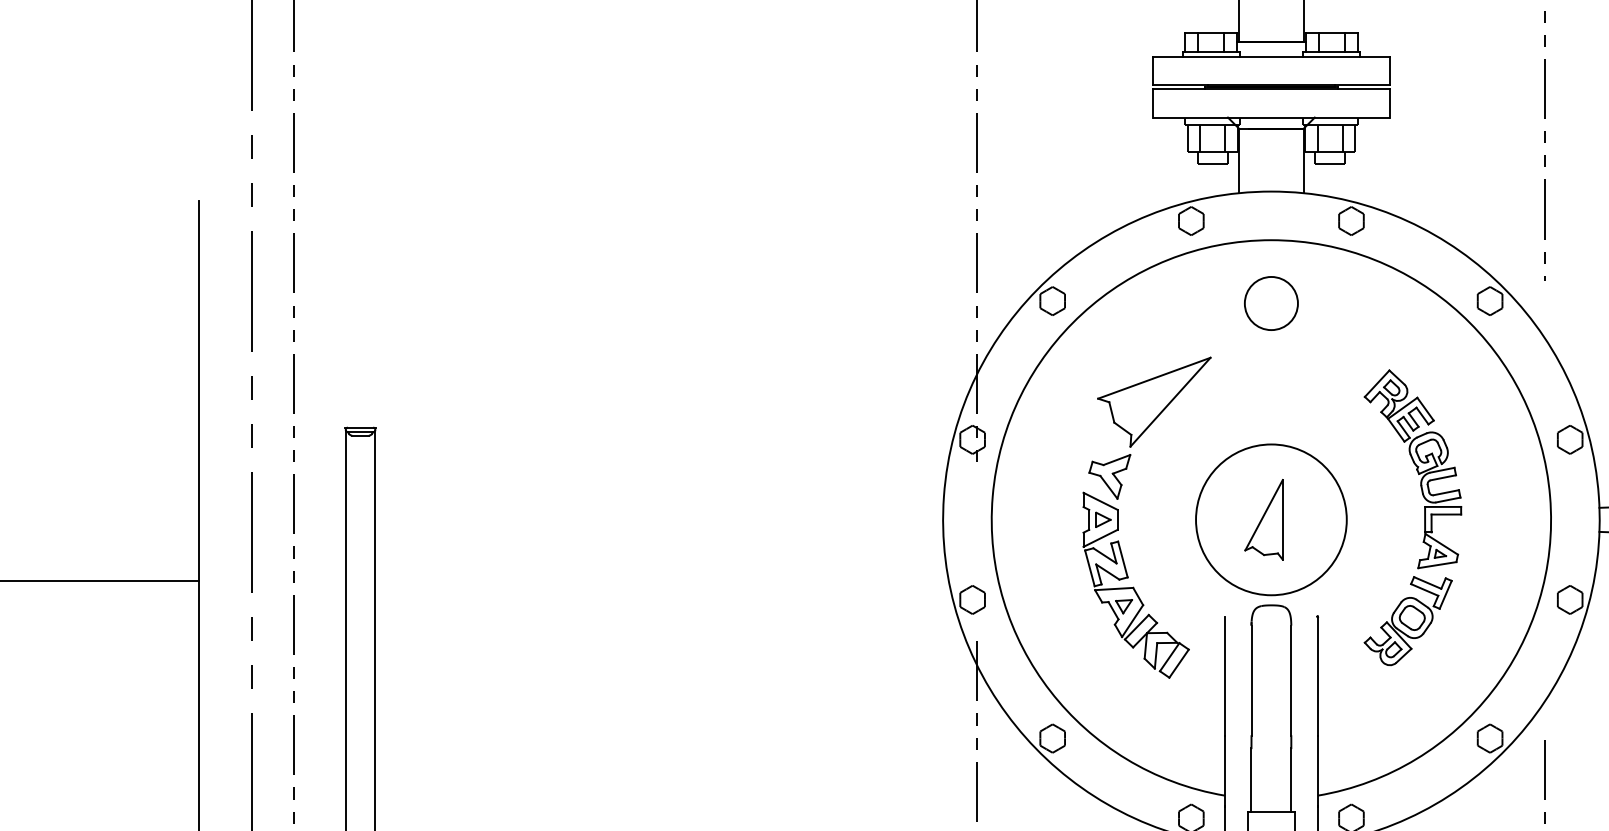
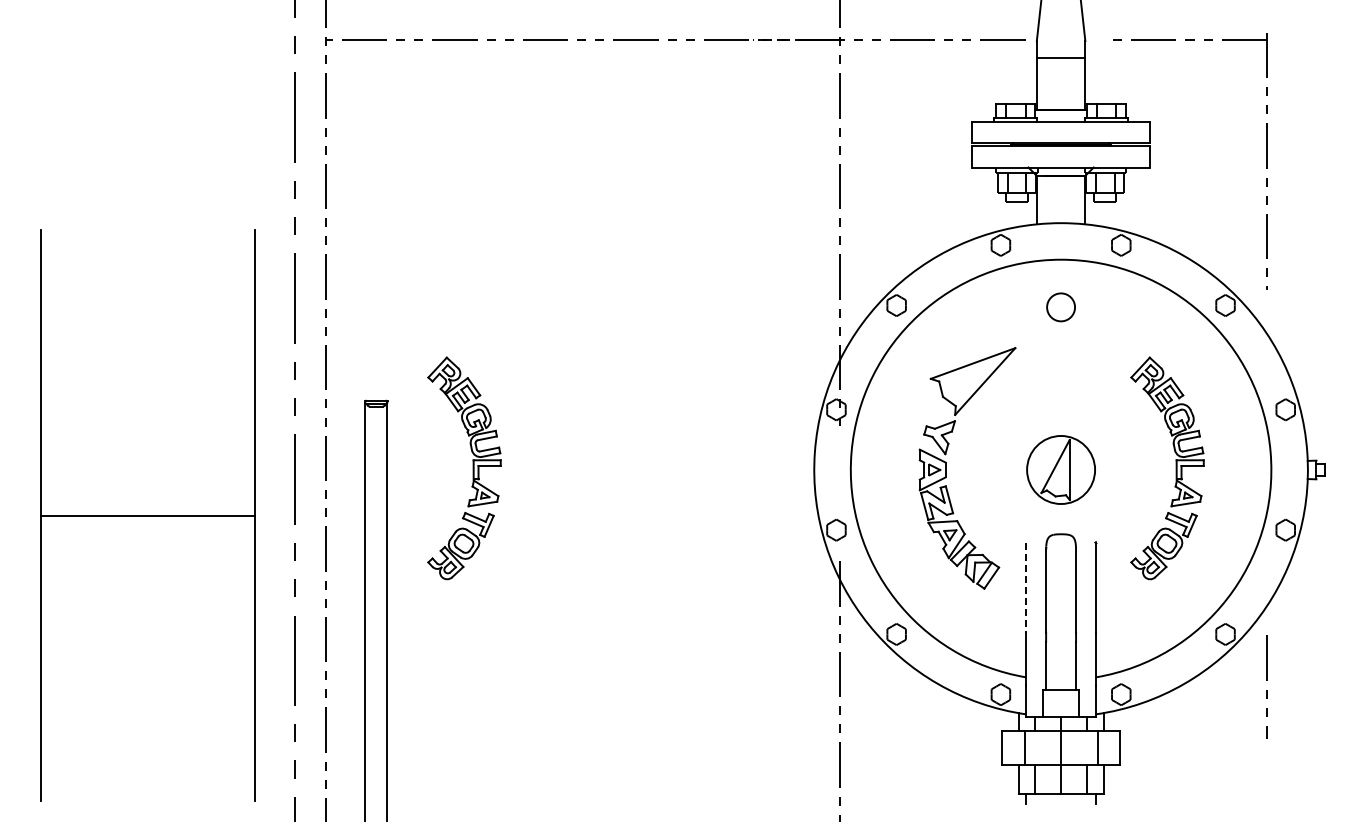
circle: (1270, 303) -> (1060, 307), size x0.7
part: (488, 517) -> (472, 468), added
circle: (1270, 519) -> (1060, 469), size x0.6
line: (1225, 676) -> (1026, 587), solid -> dashed

